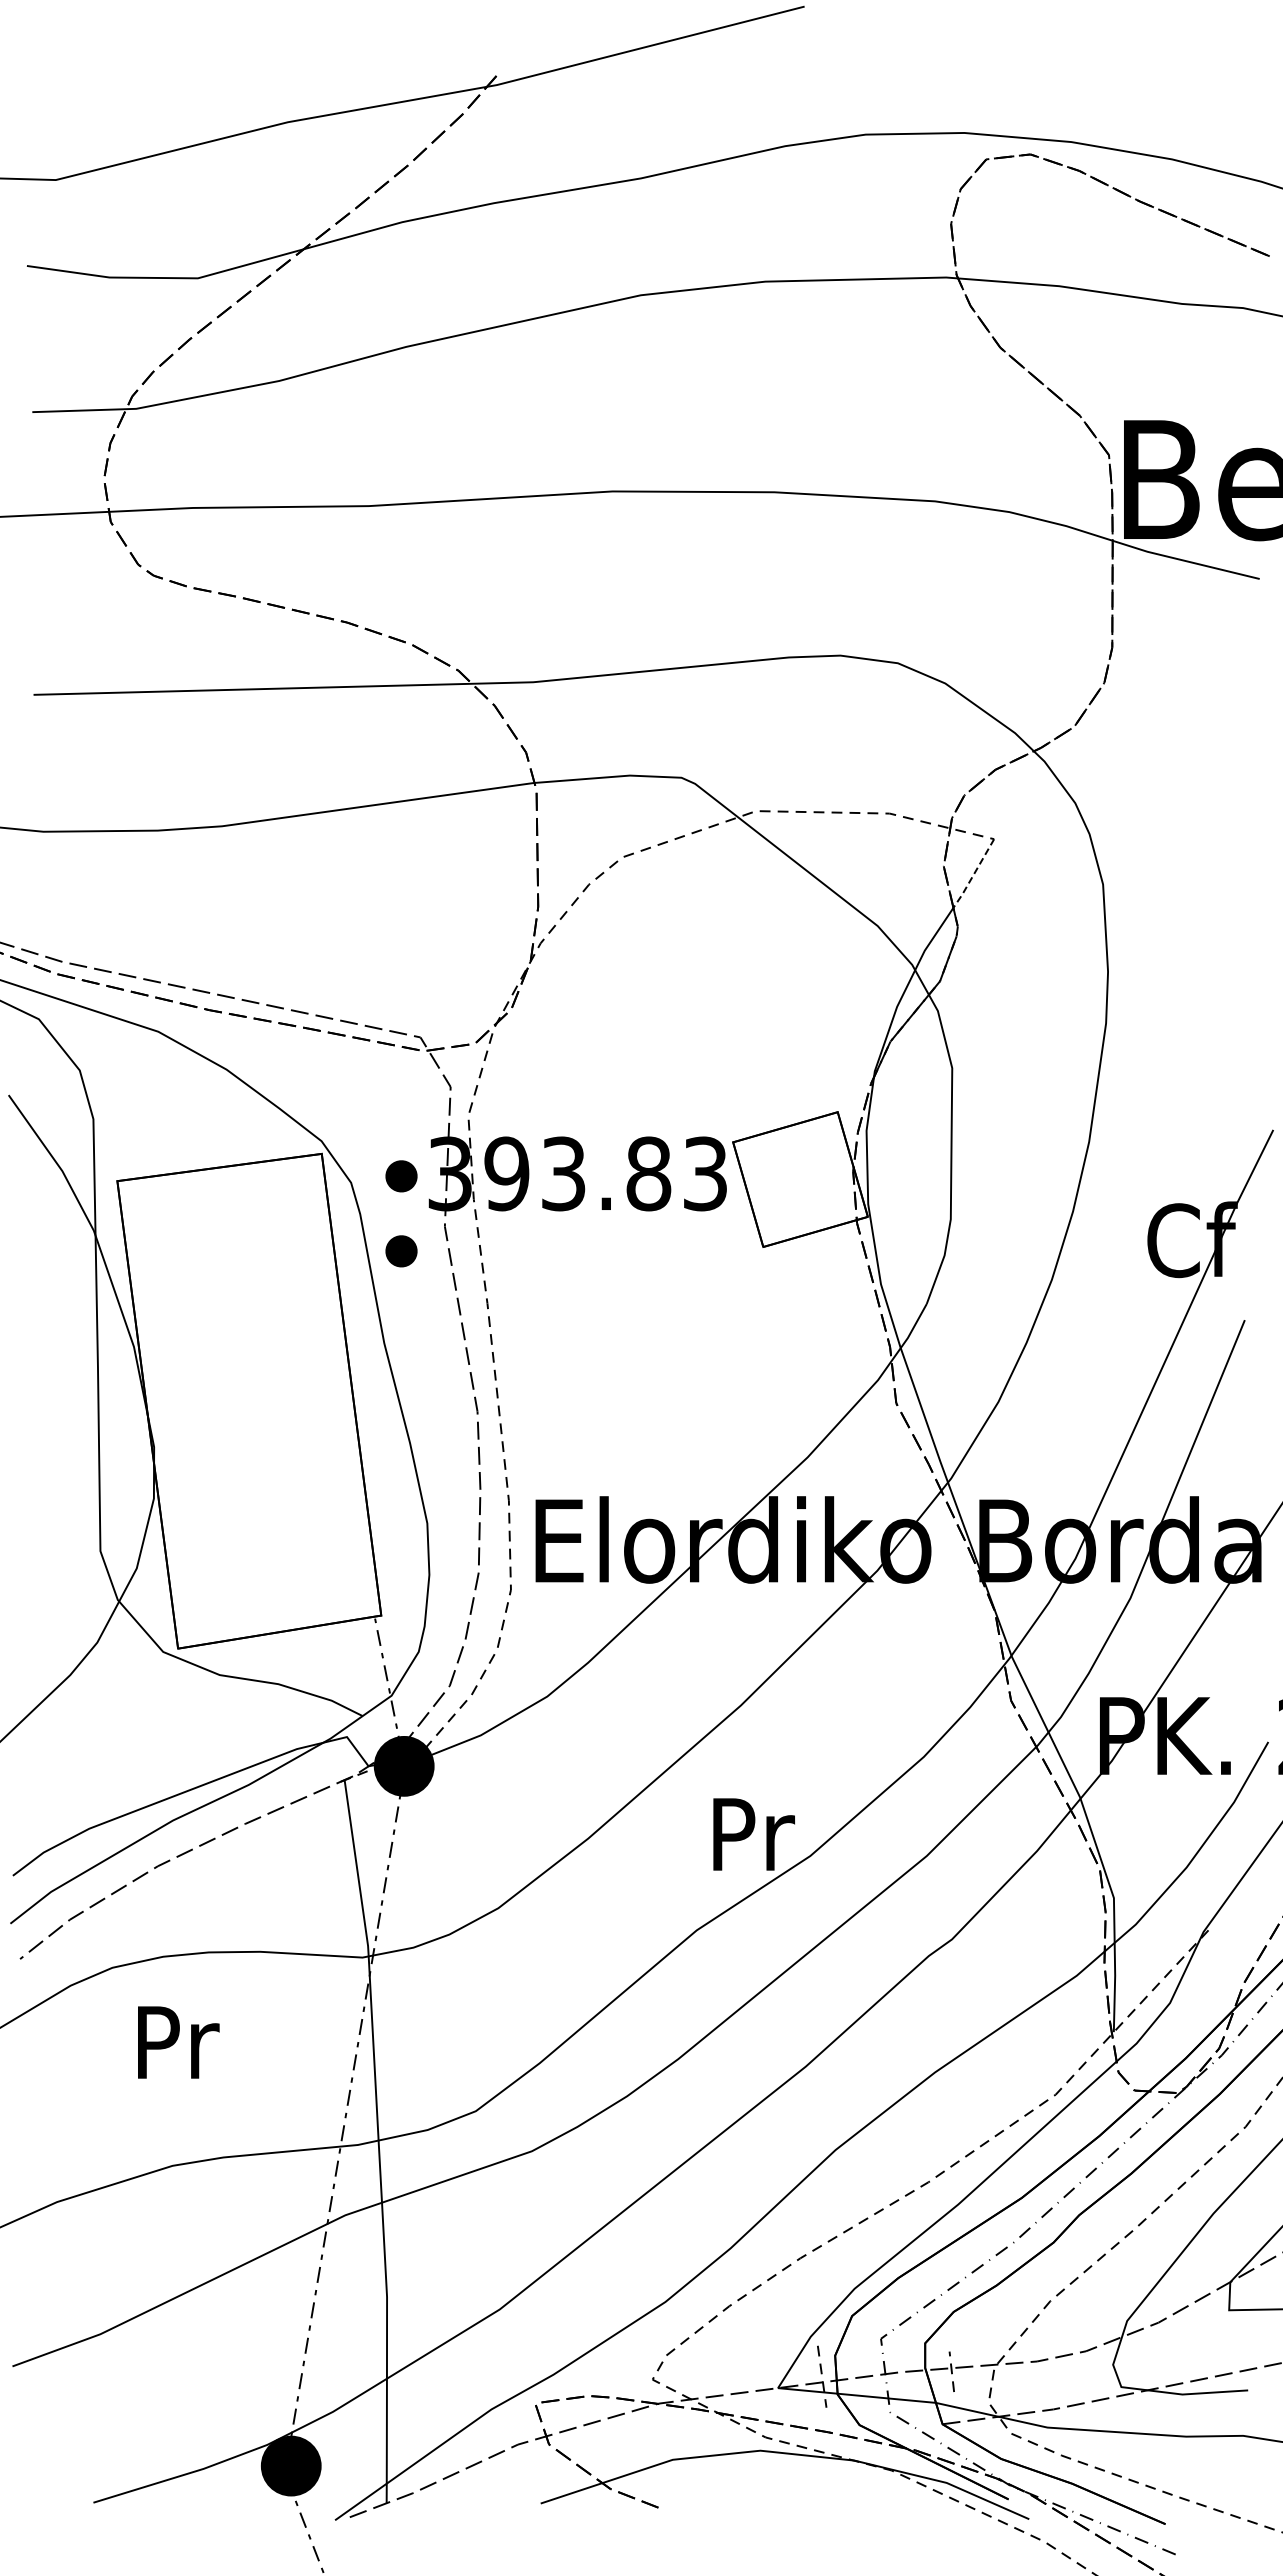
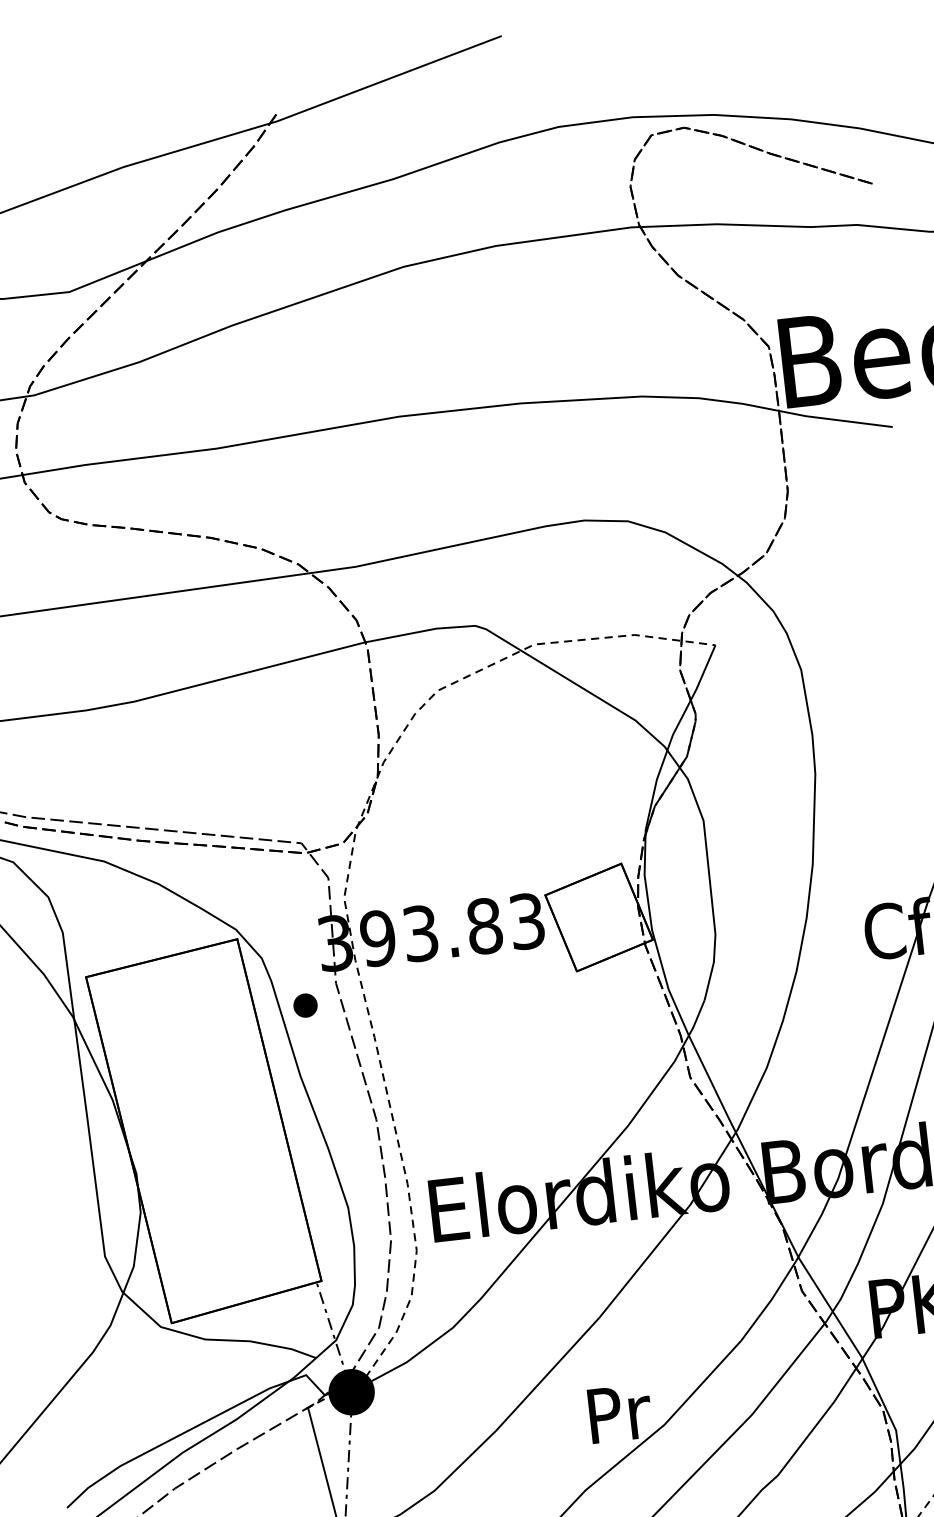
line: (973, 874) -> (702, 673), dashed -> solid
part: (401, 1176) -> (299, 949), removed

